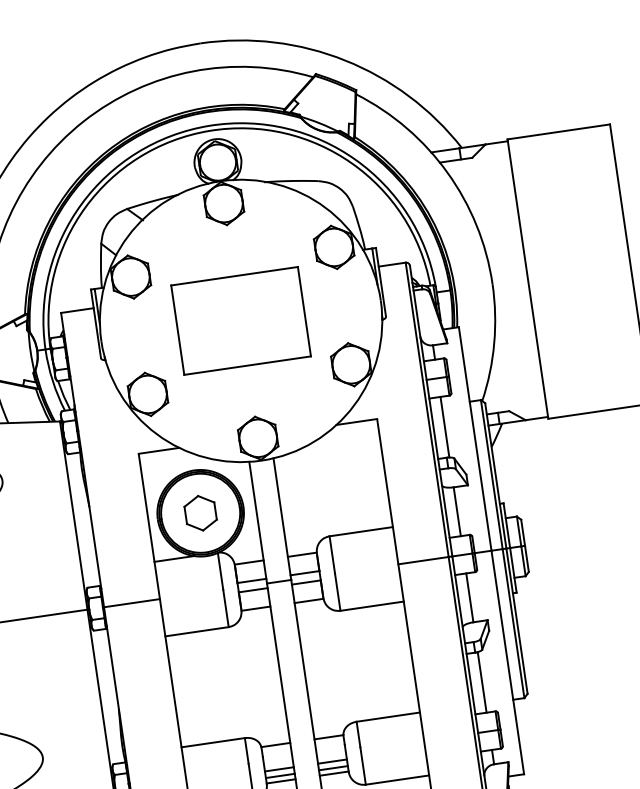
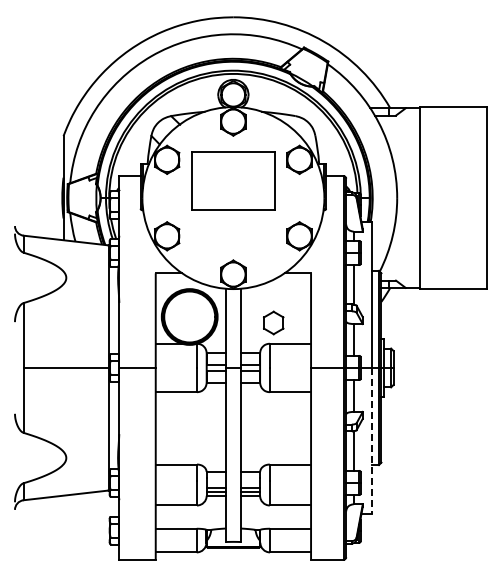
part: (241, 319) -> (233, 180), moved
part: (200, 512) -> (273, 322), moved
line: (507, 662) -> (371, 440), solid -> dashed

